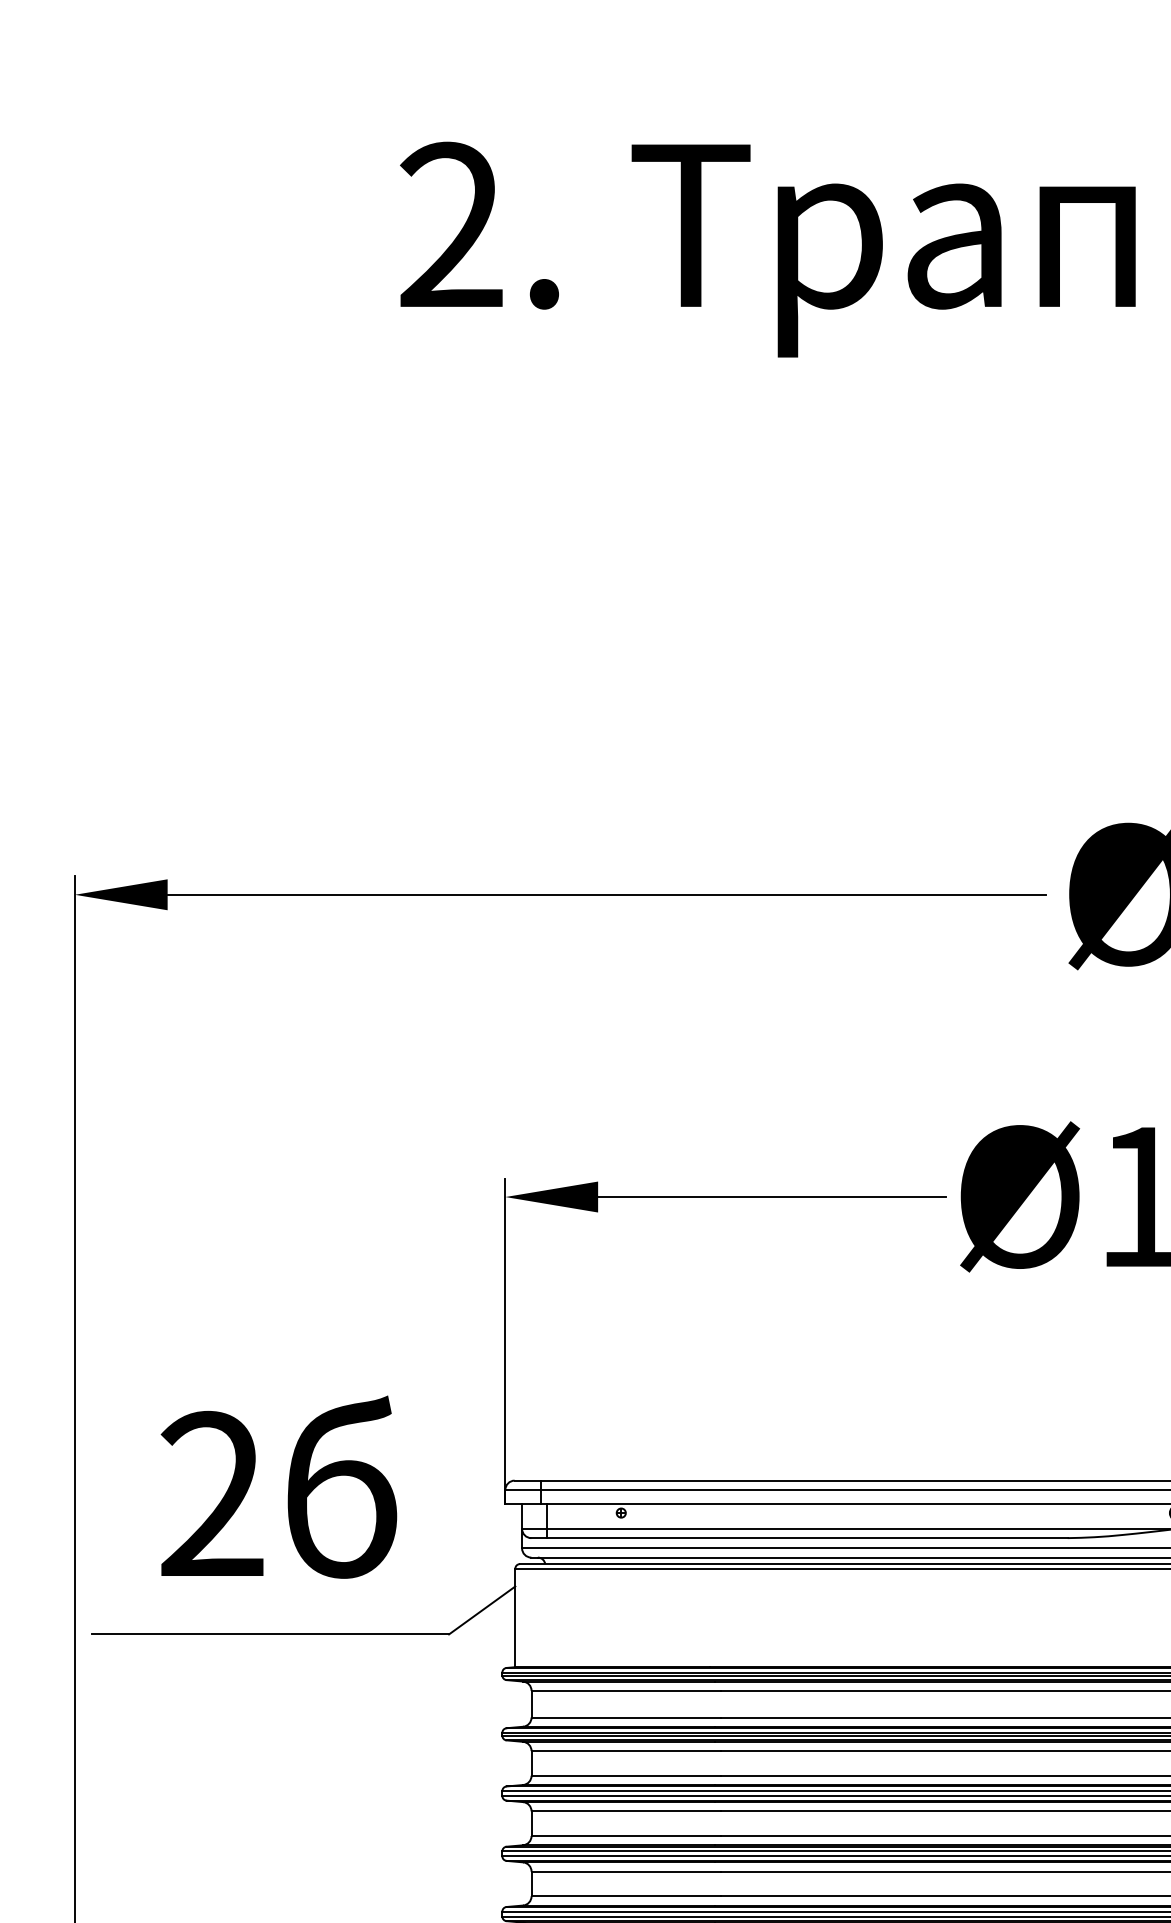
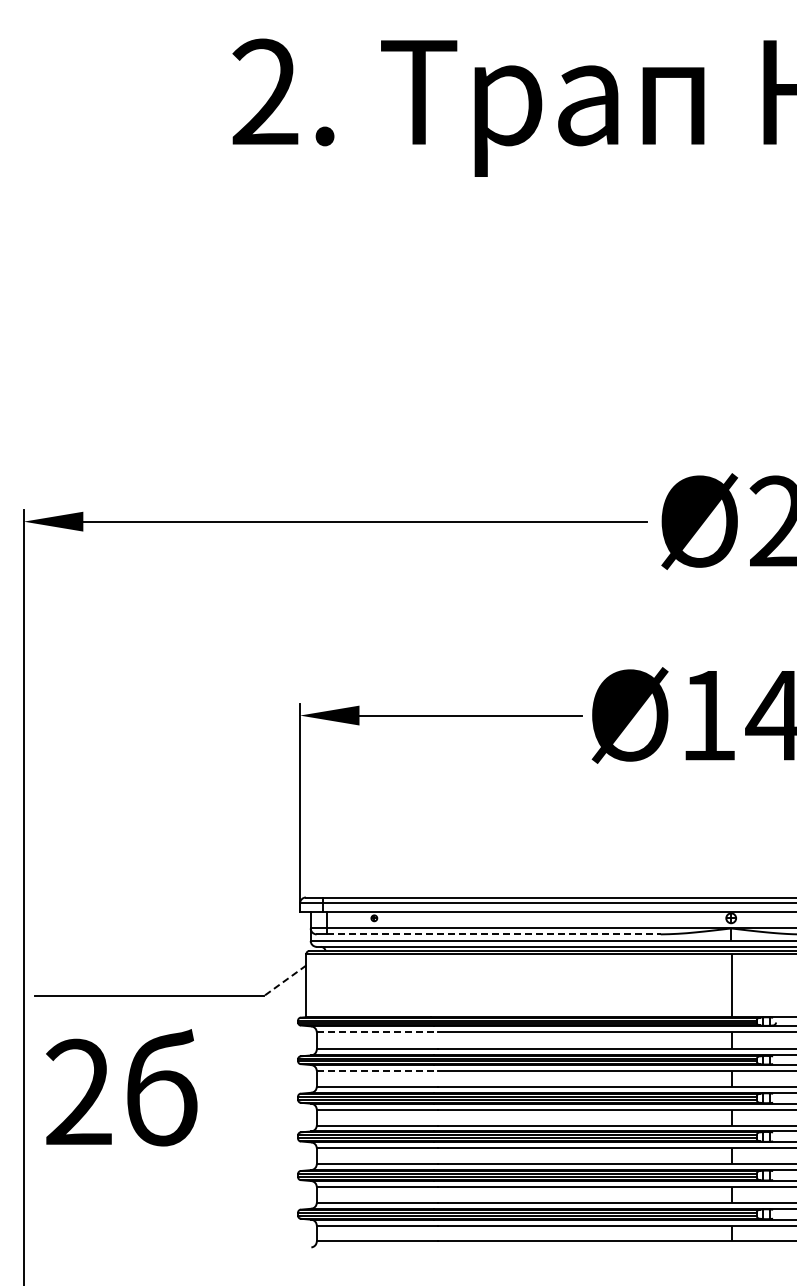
text: (278, 1486) -> (121, 1087), moved
line: (807, 1538) -> (493, 934), solid -> dashed
line: (481, 1611) -> (284, 981), solid -> dashed
line: (626, 1691) -> (377, 1032), solid -> dashed
line: (626, 1750) -> (377, 1070), solid -> dashed

